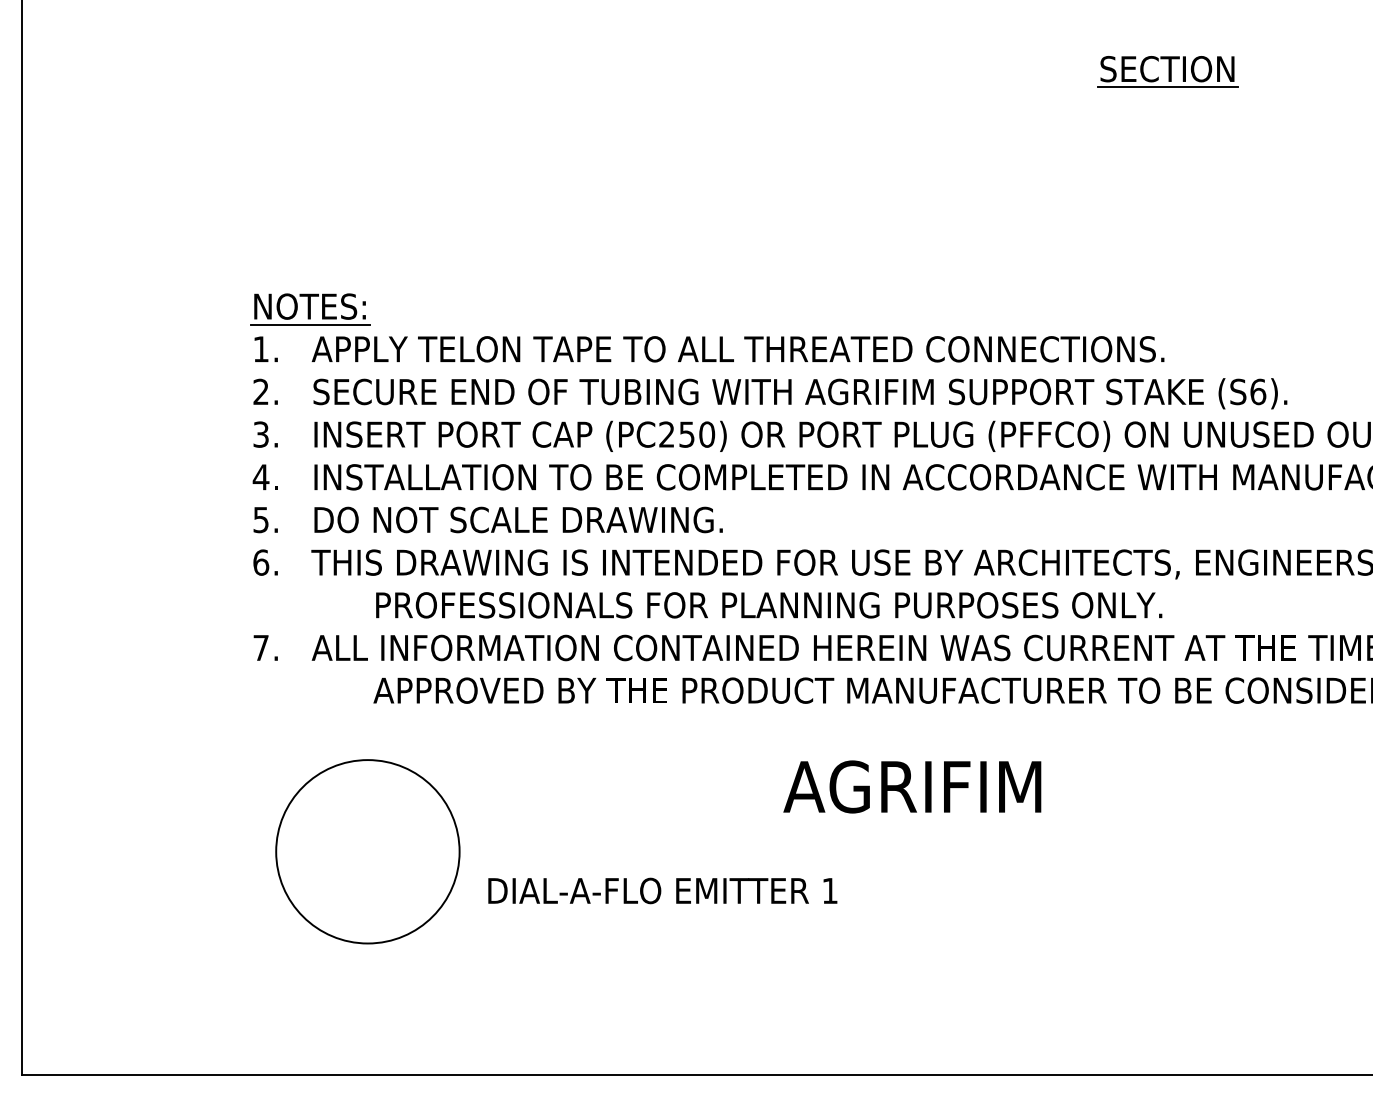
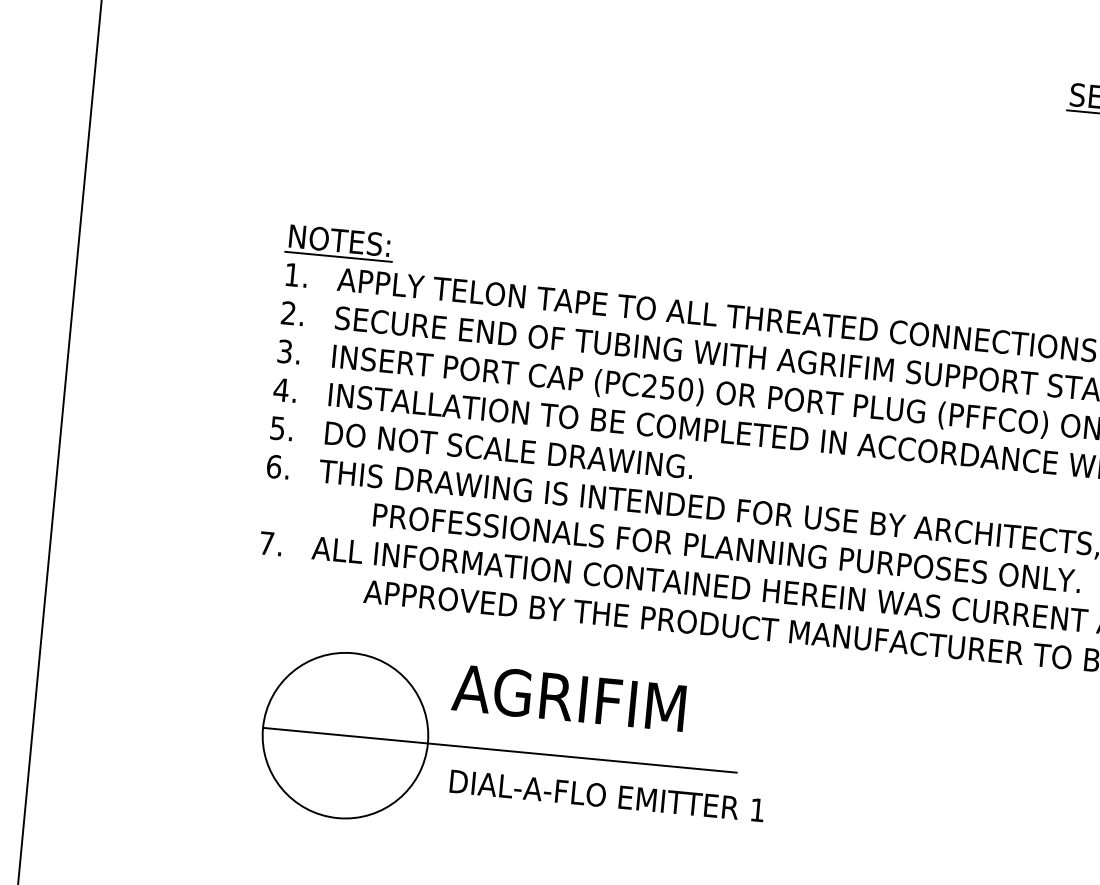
text: (912, 786) -> (569, 697), moved
line: (539, 851) -> (499, 749), added

